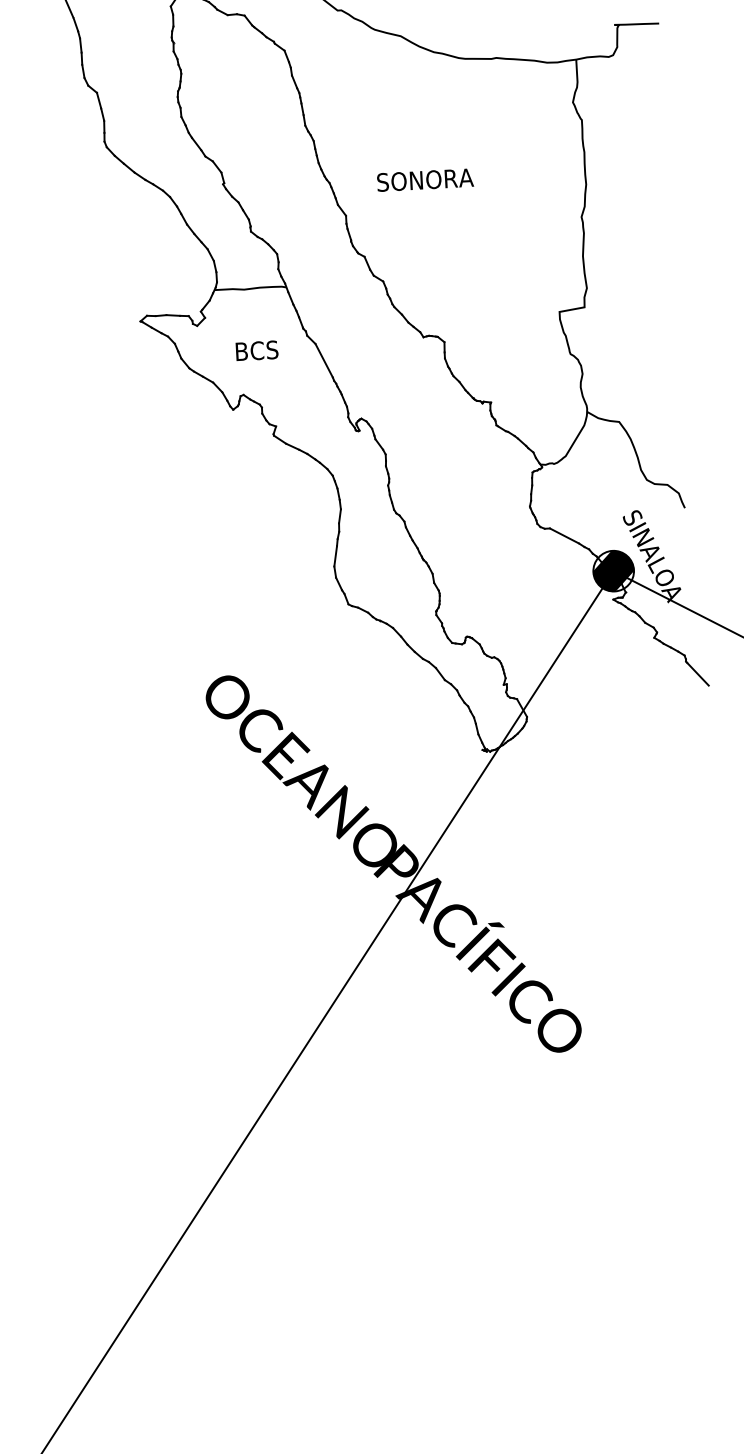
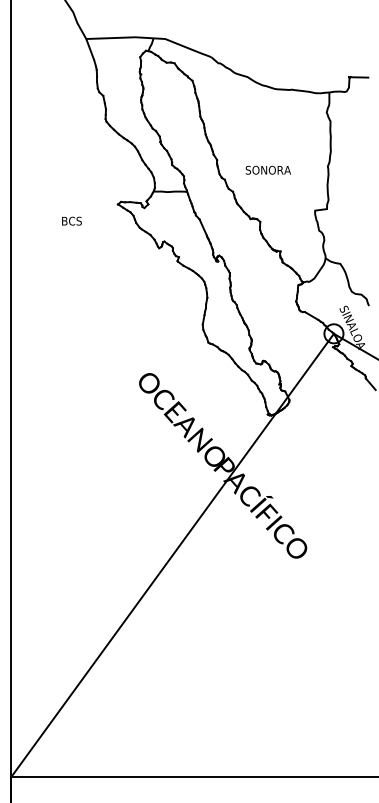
text: (423, 178) -> (267, 169), moved
text: (256, 349) -> (71, 220), moved
hatch: (612, 570) -> (333, 333), removed

